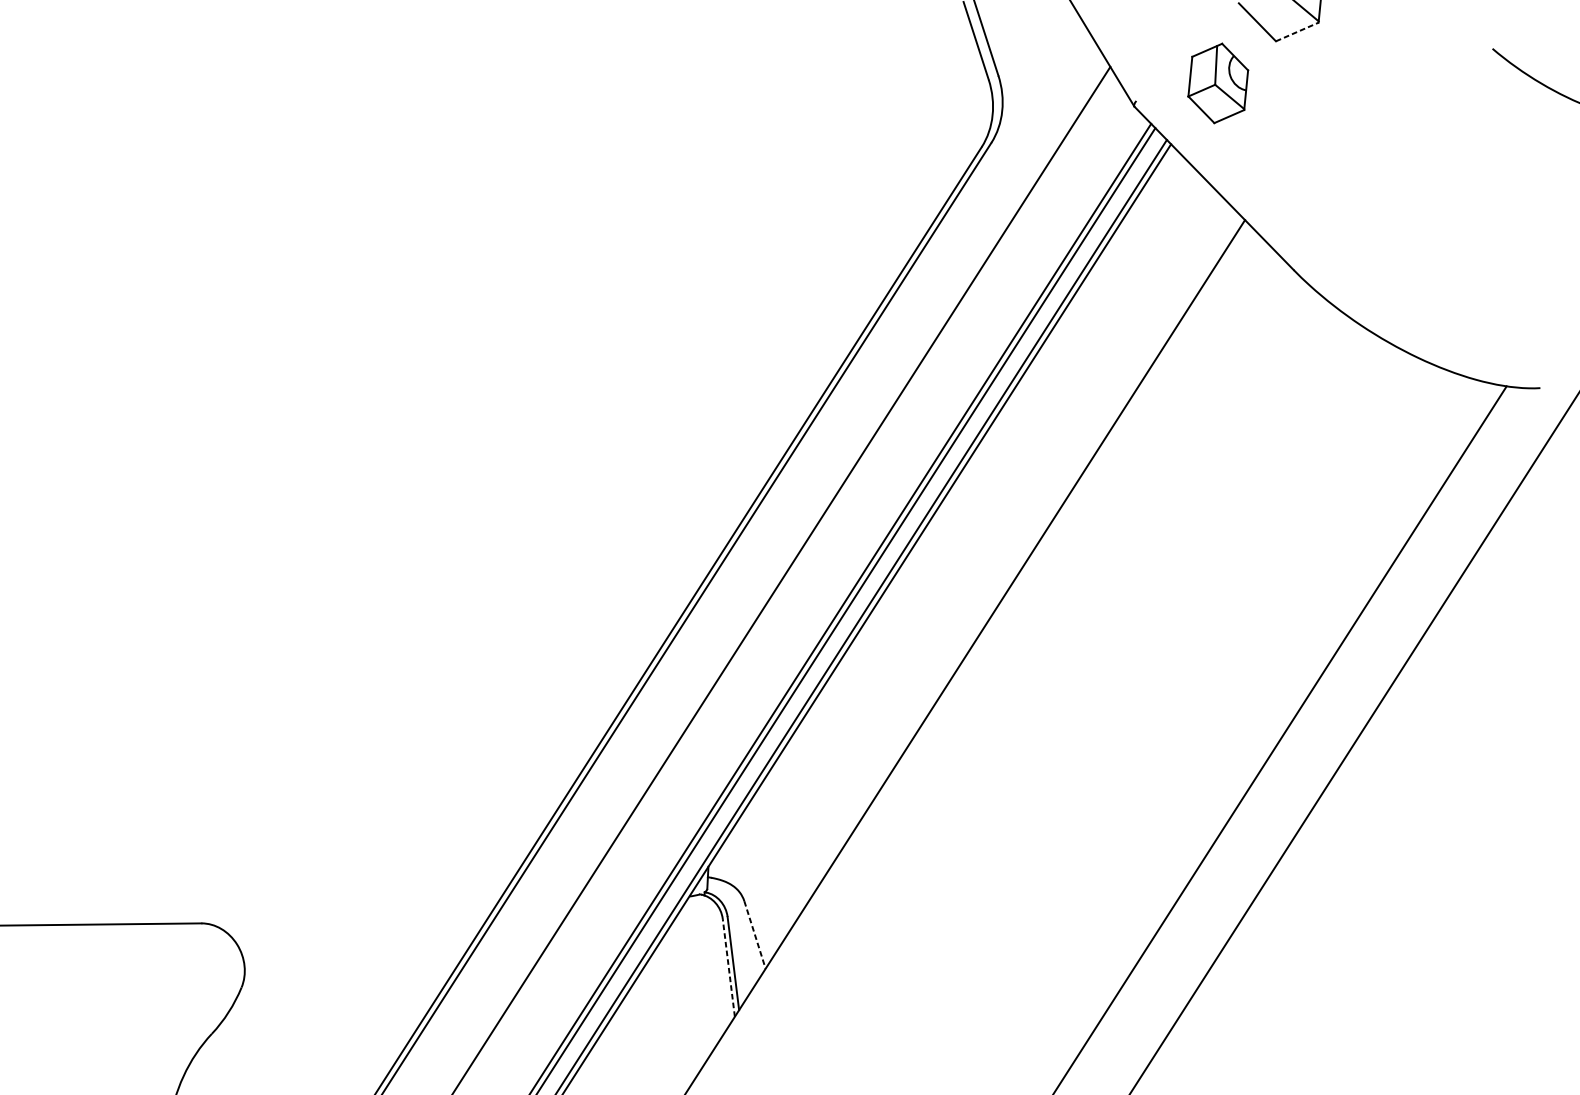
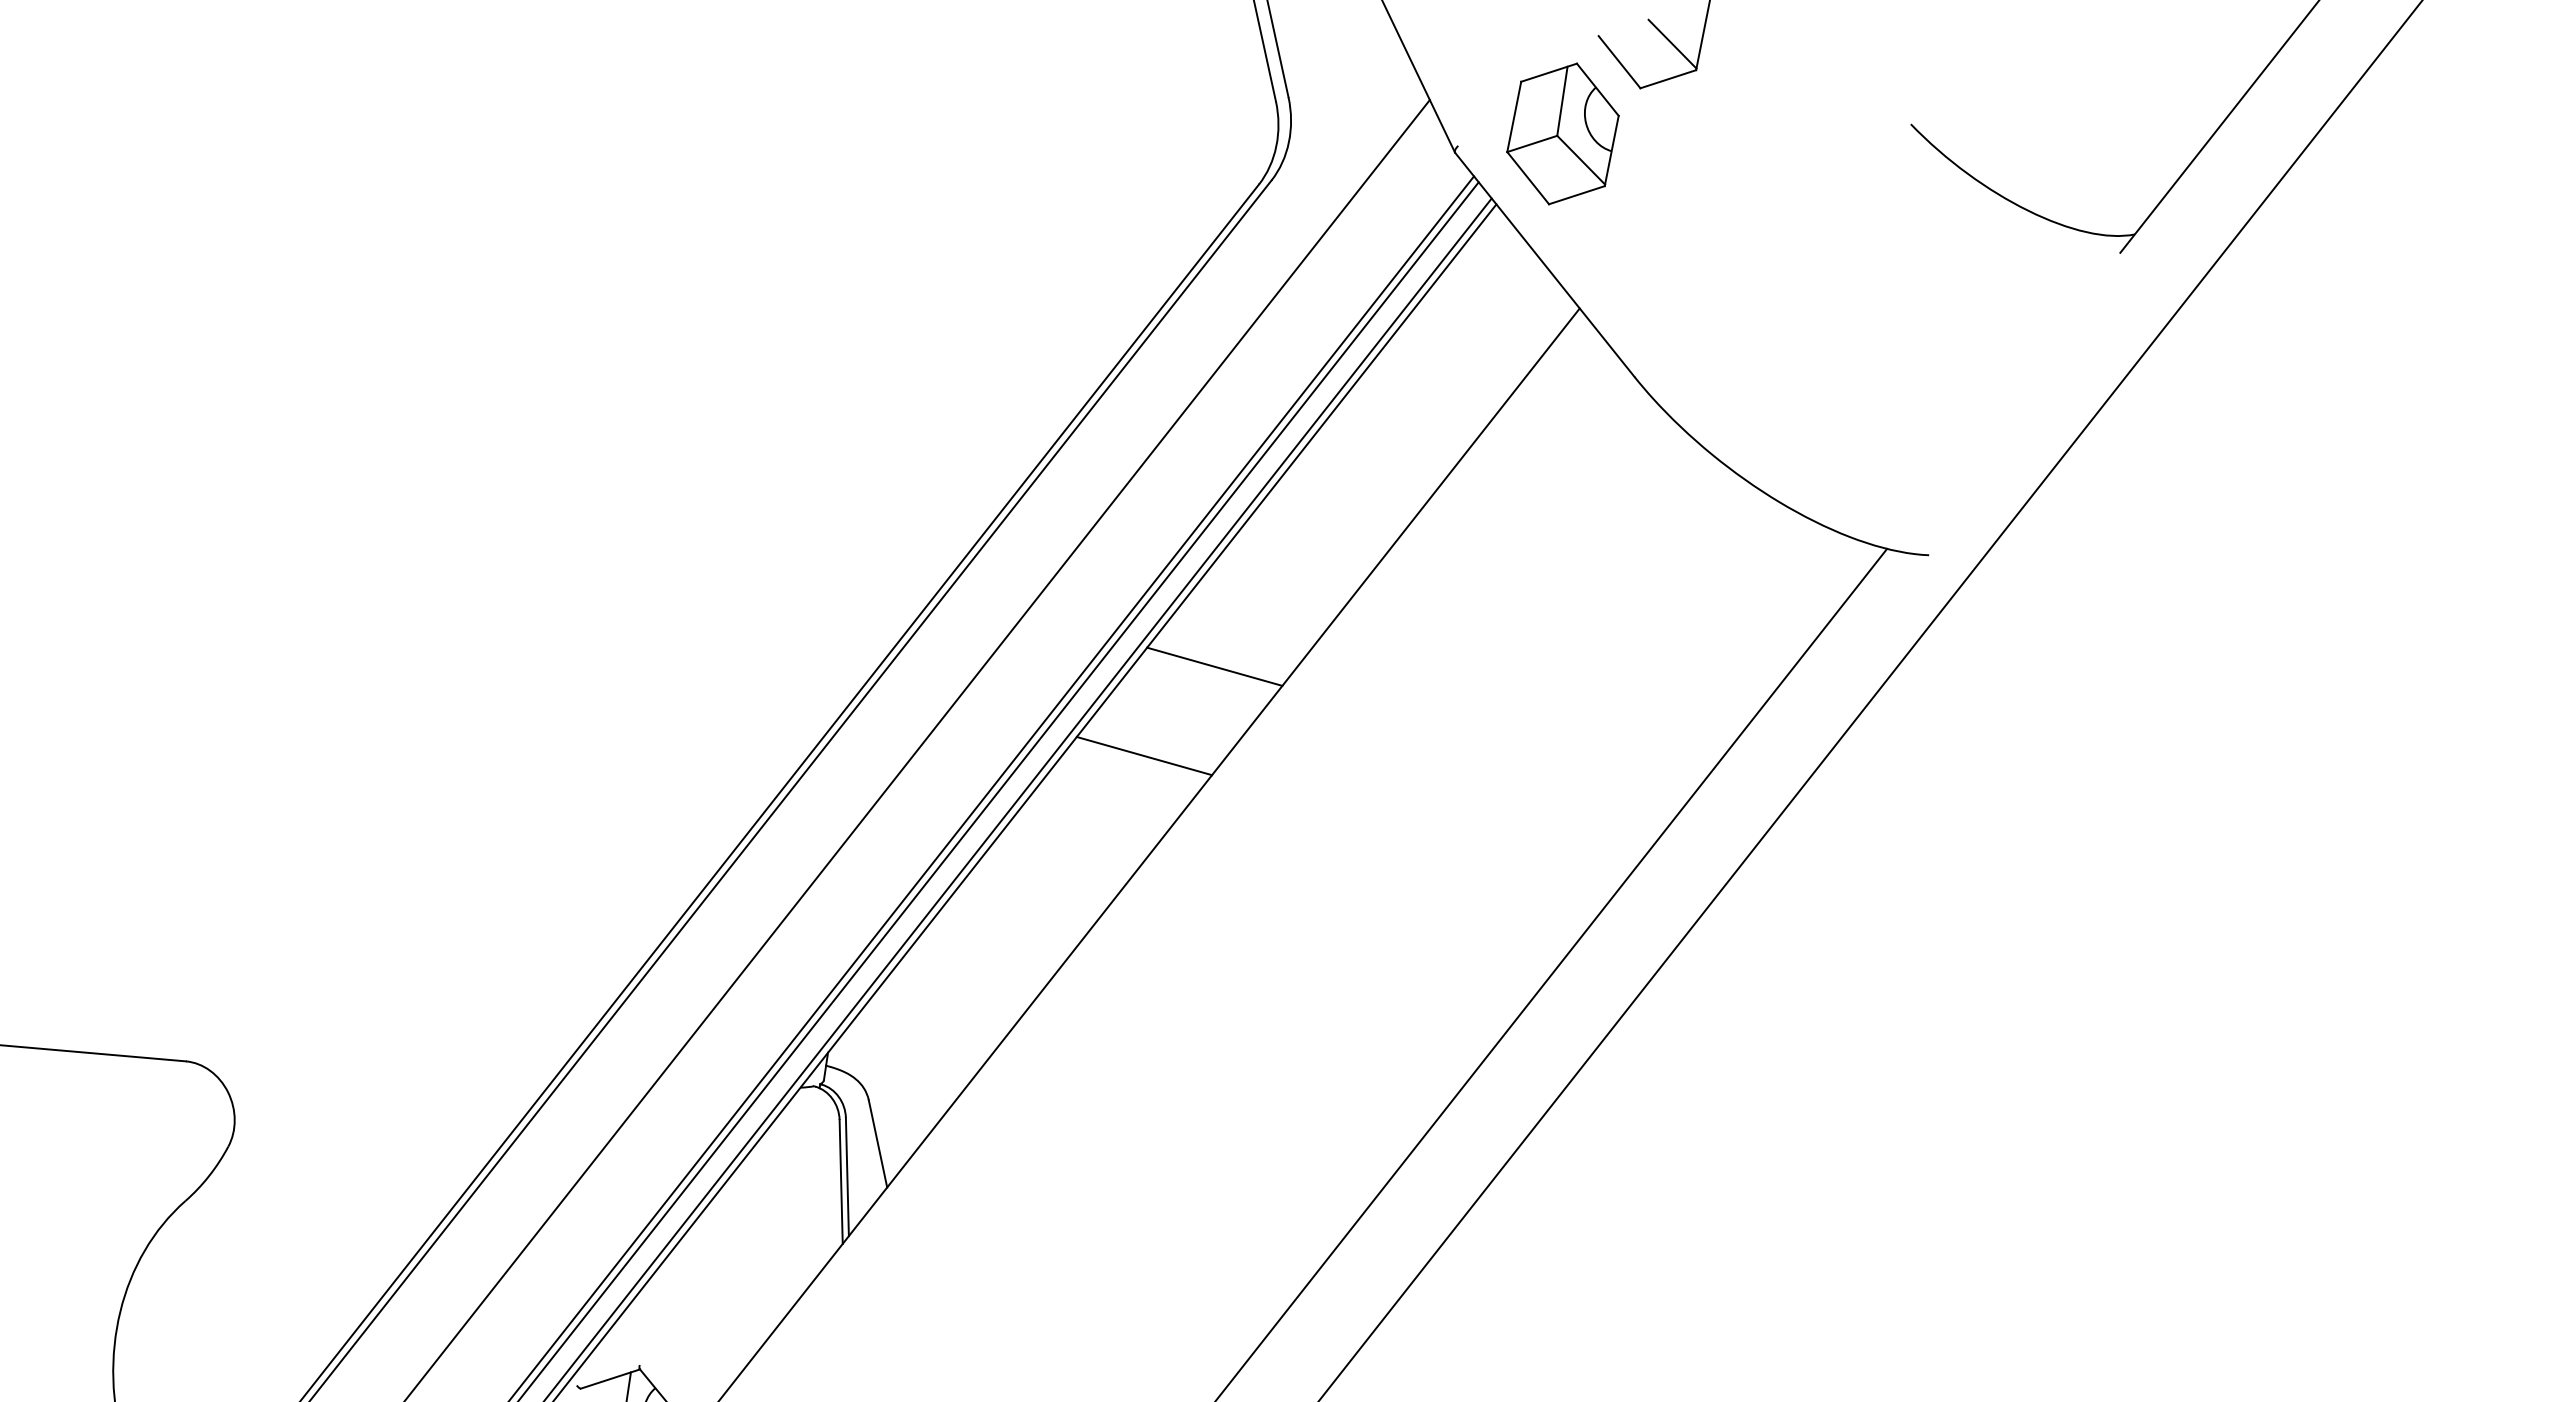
line: (1297, 32) -> (1668, 79), dashed -> solid
part: (1217, 83) -> (1562, 133), size x1.43
line: (984, 531) -> (1214, 666), added
line: (935, 607) -> (1144, 755), added
line: (755, 934) -> (878, 1143), dashed -> solid
line: (729, 967) -> (841, 1181), dashed -> solid

